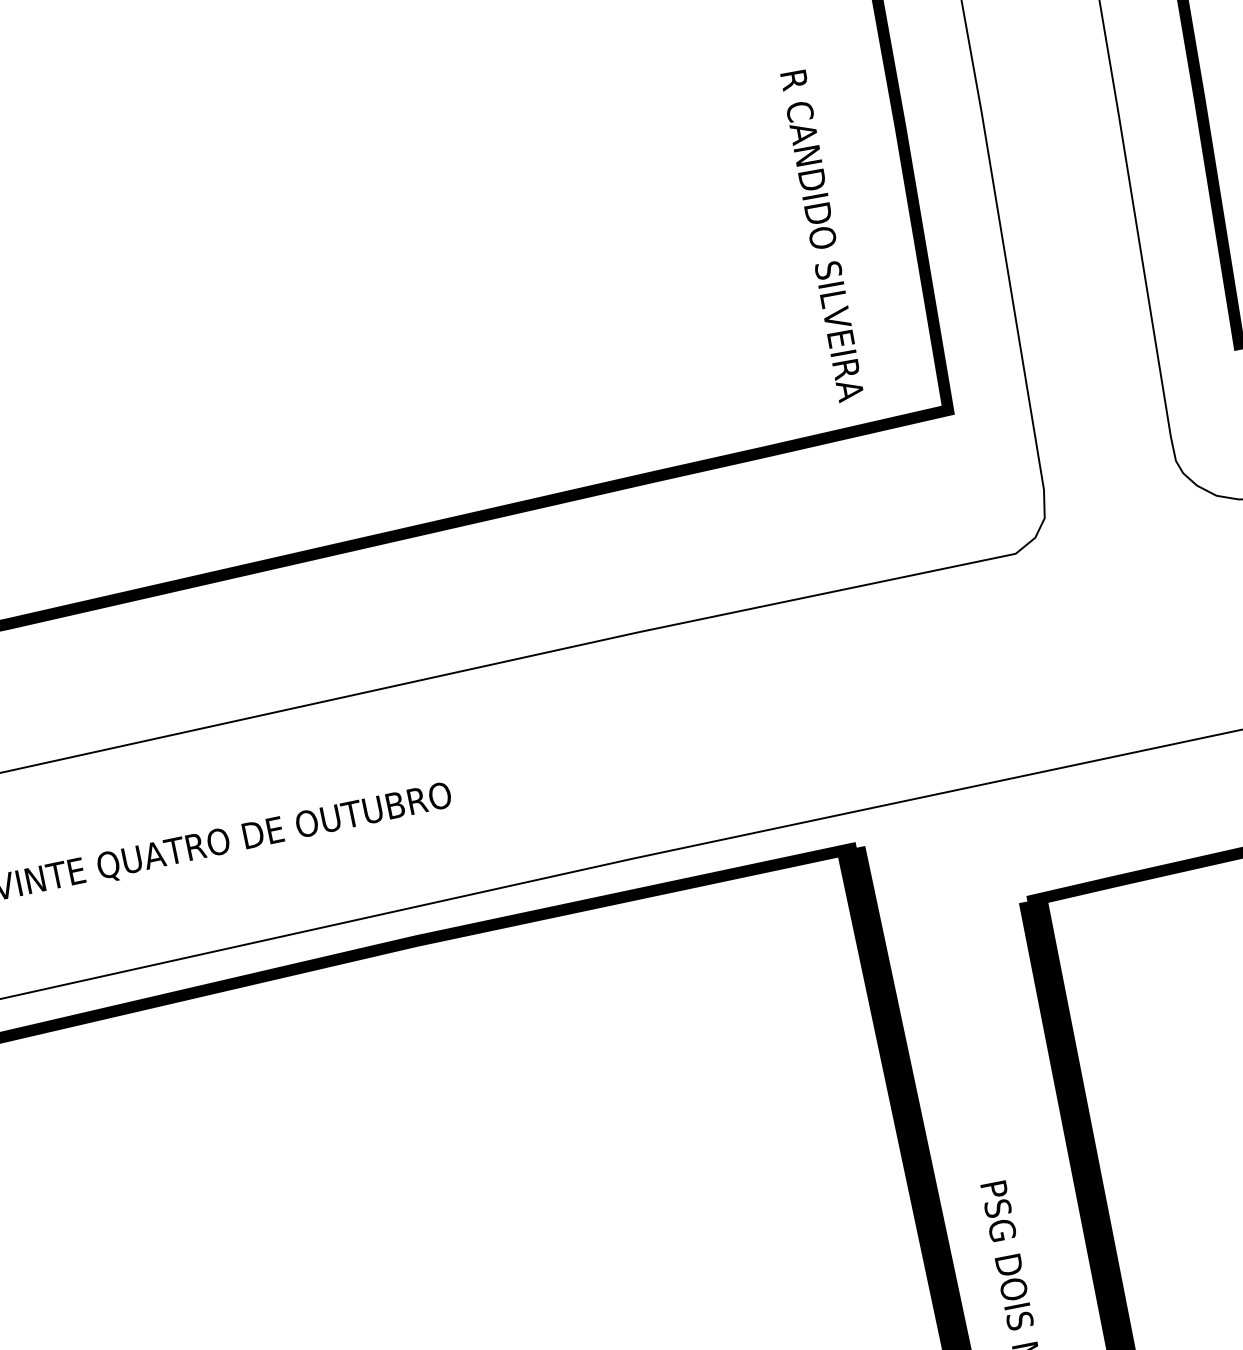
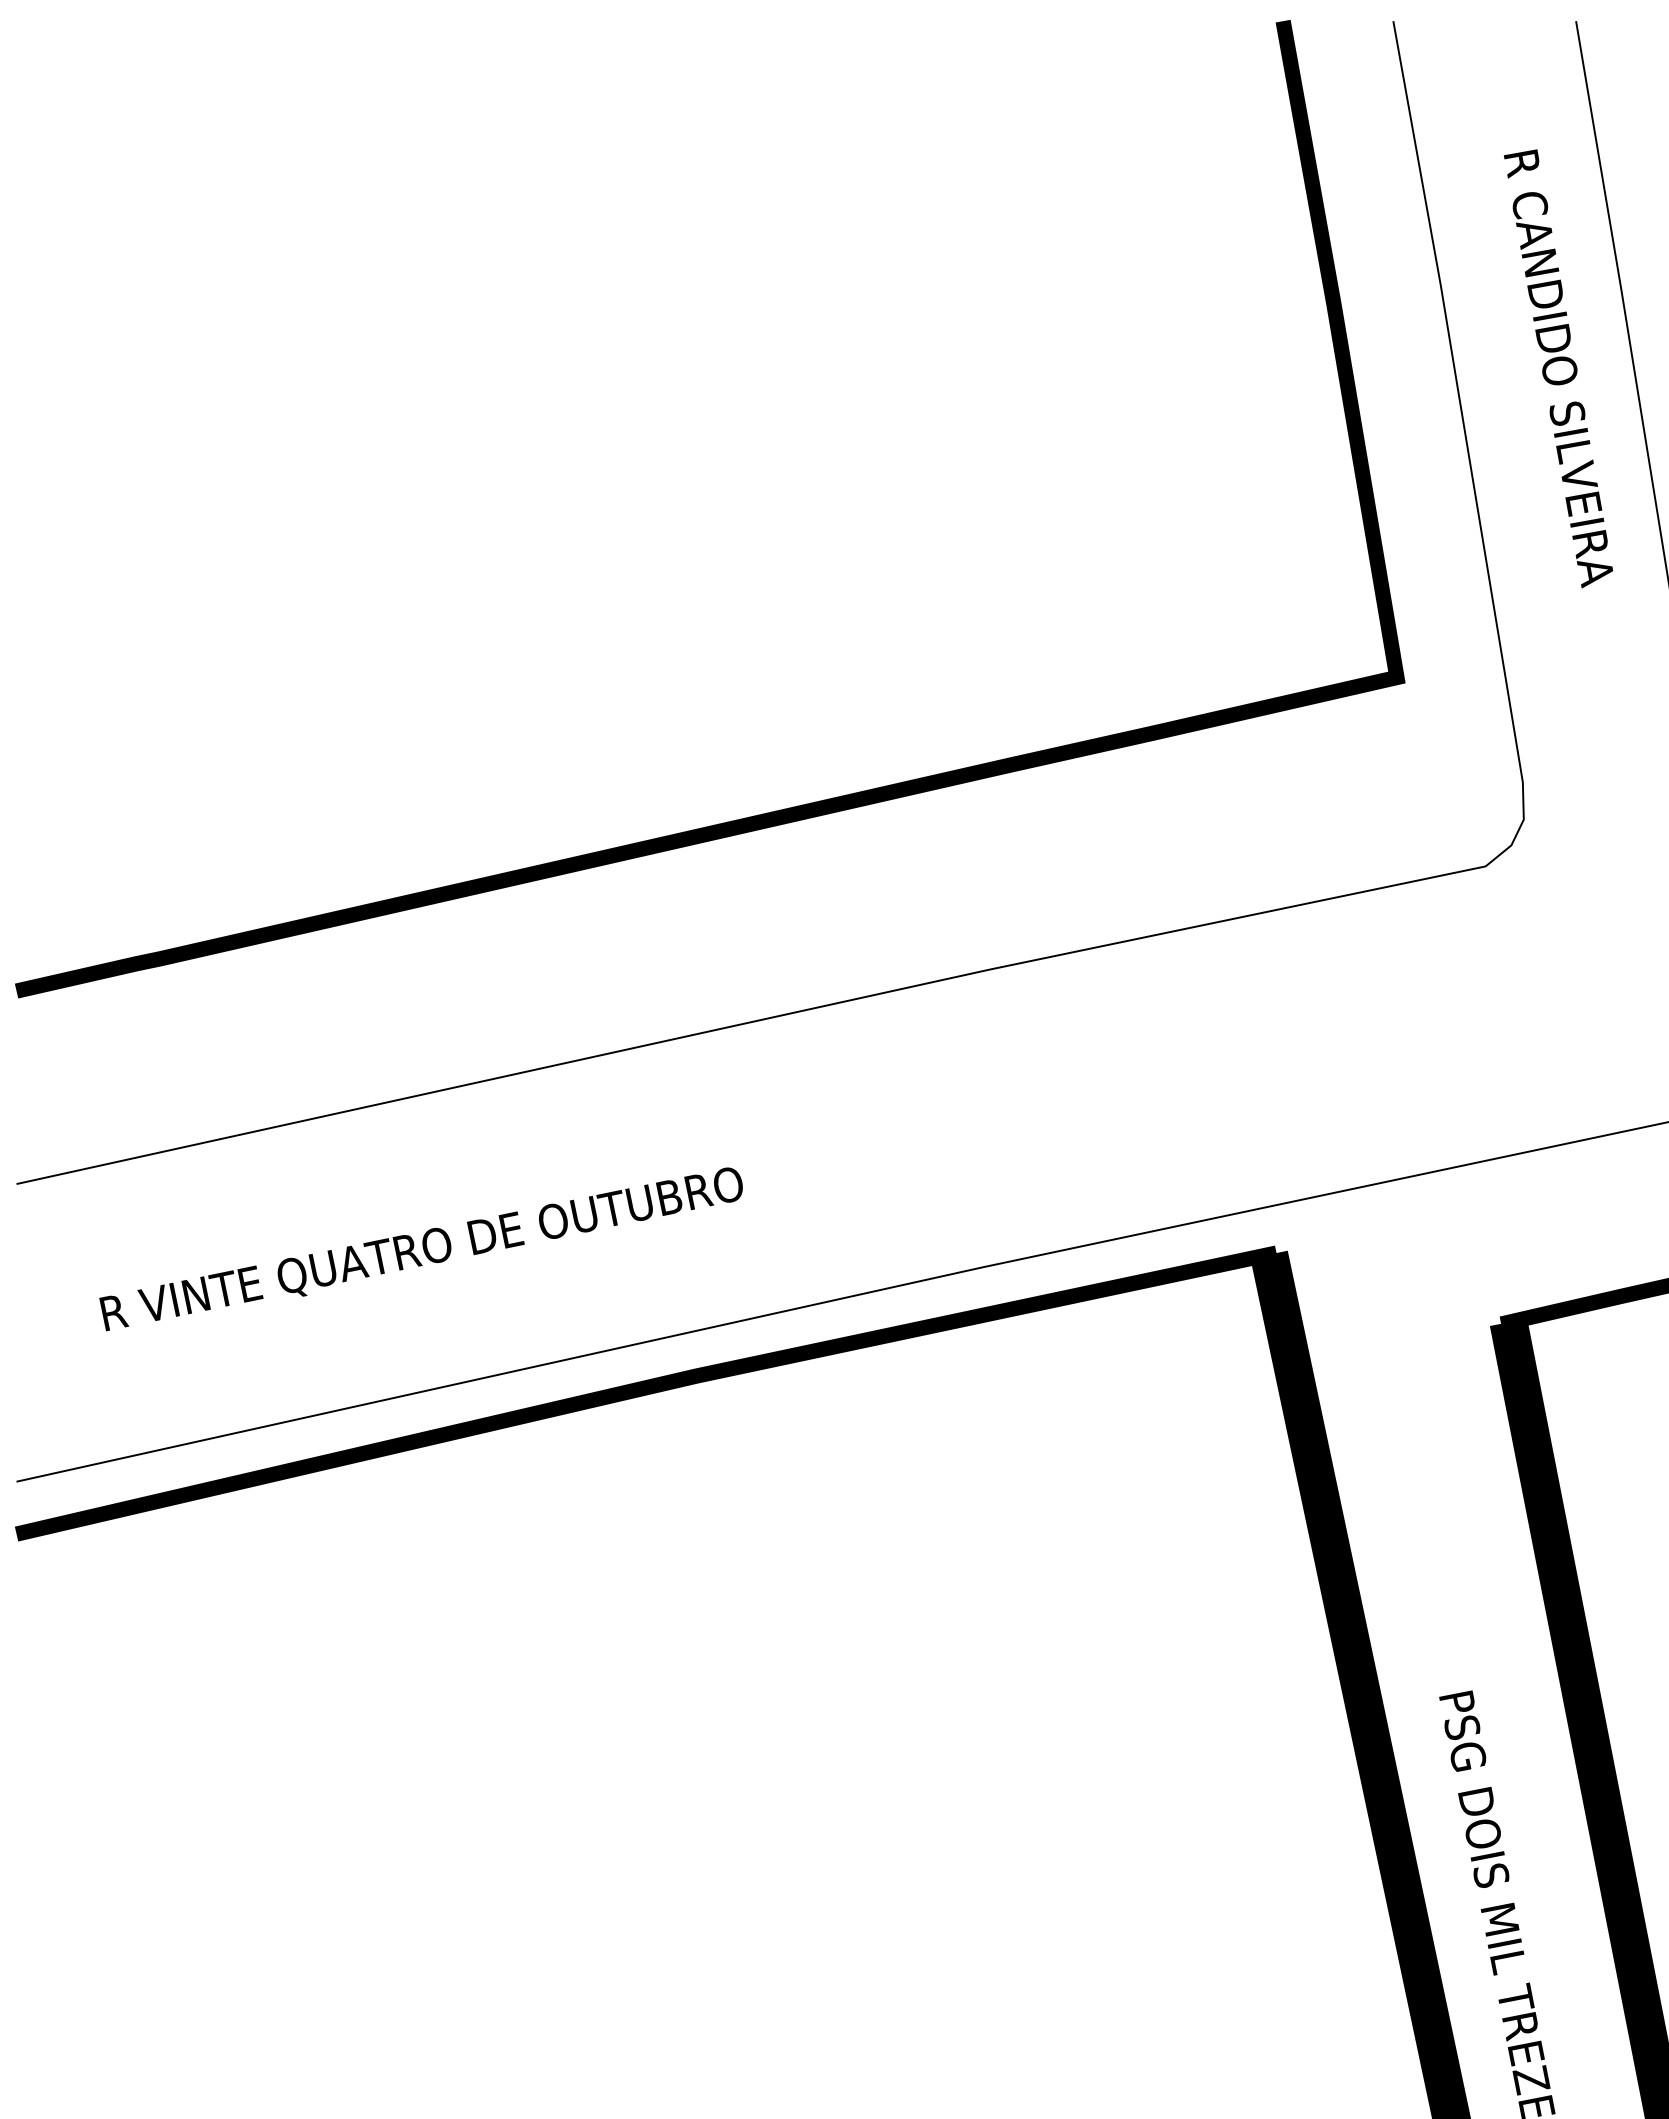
text: (821, 236) -> (1558, 368), moved

